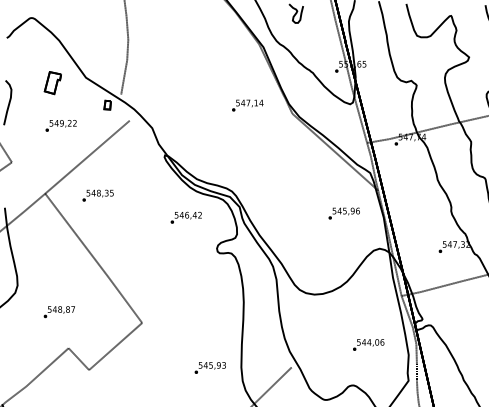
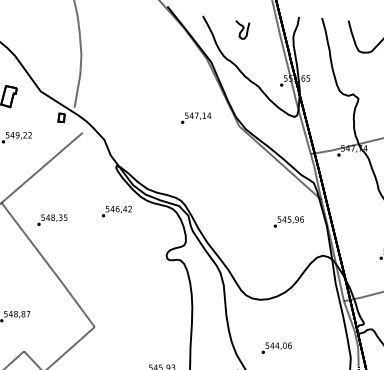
text: (97, 195) -> (51, 219), moved
text: (185, 217) -> (116, 211), moved
text: (368, 344) -> (276, 347), moved

